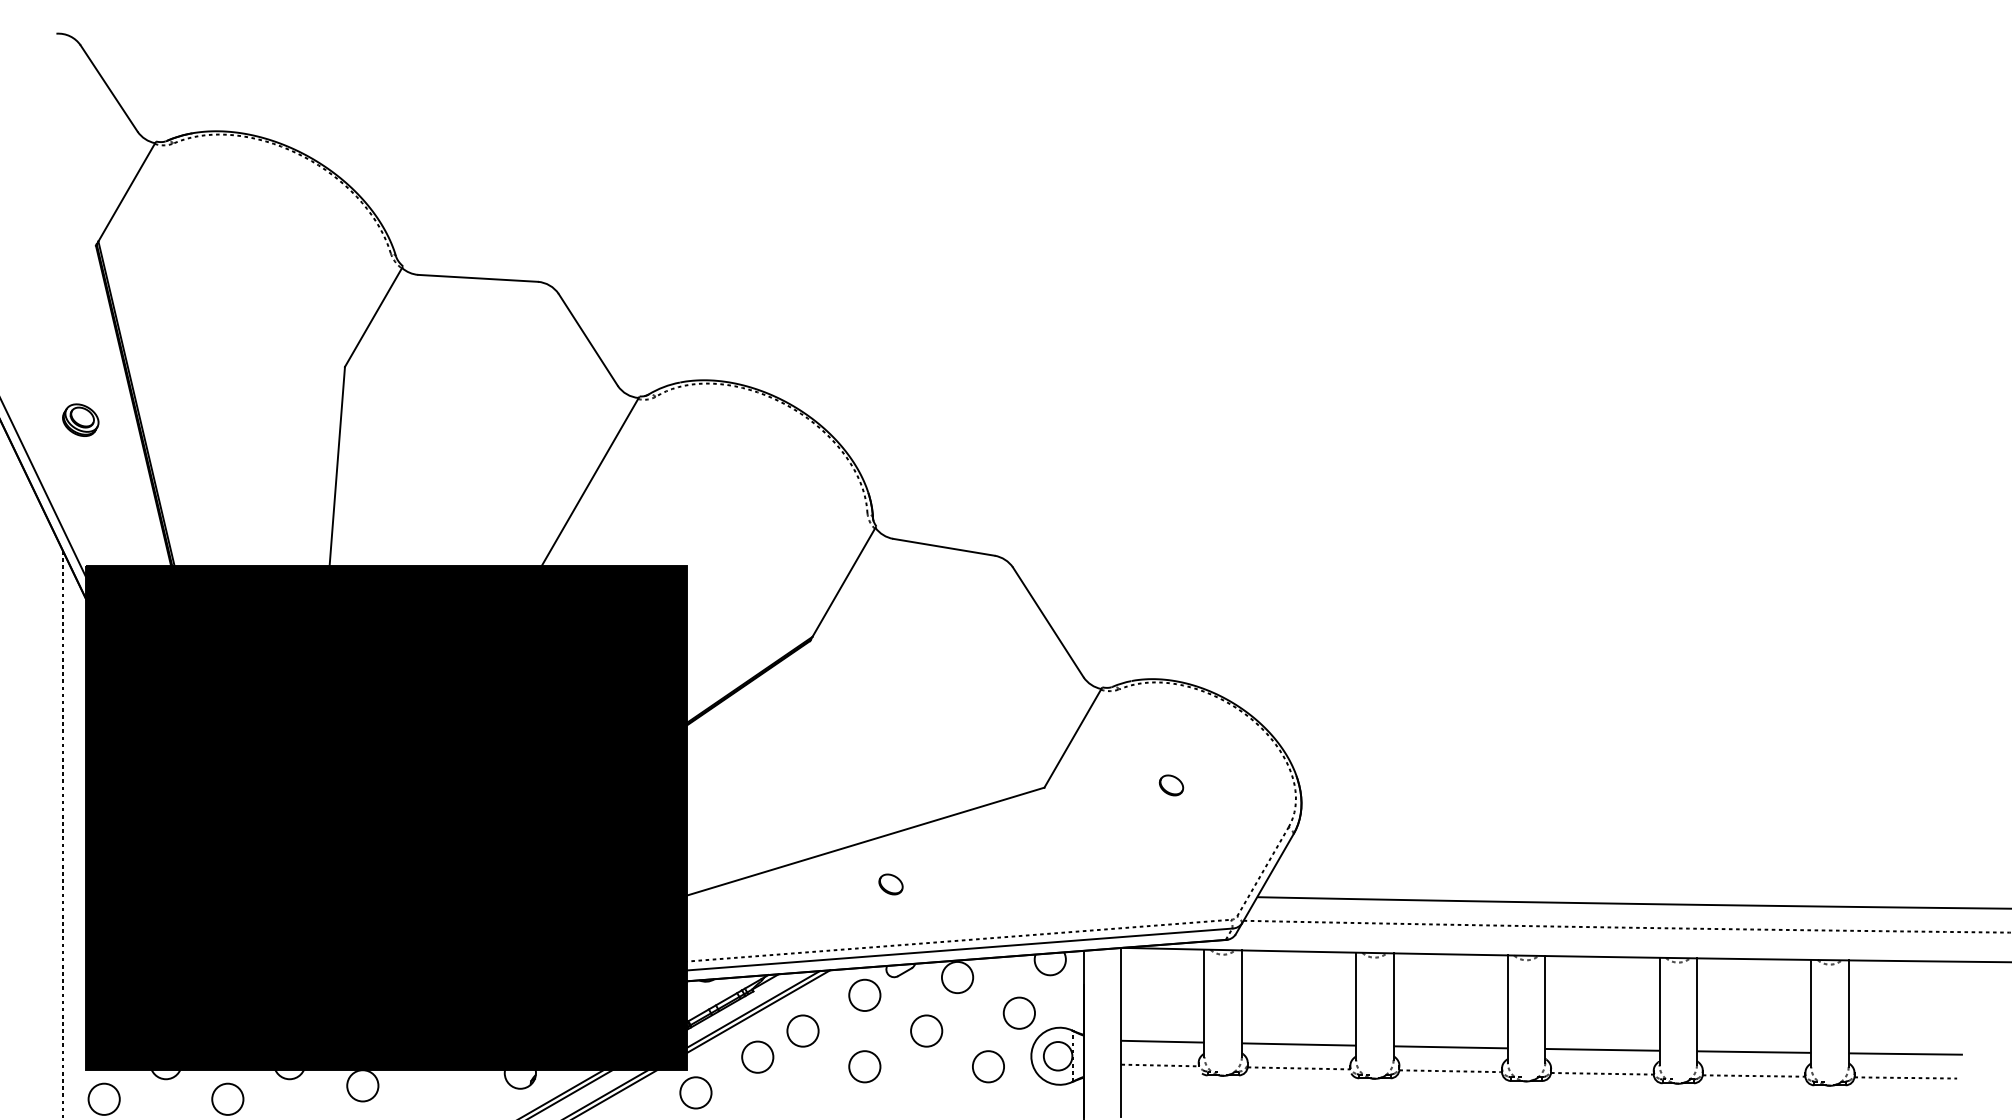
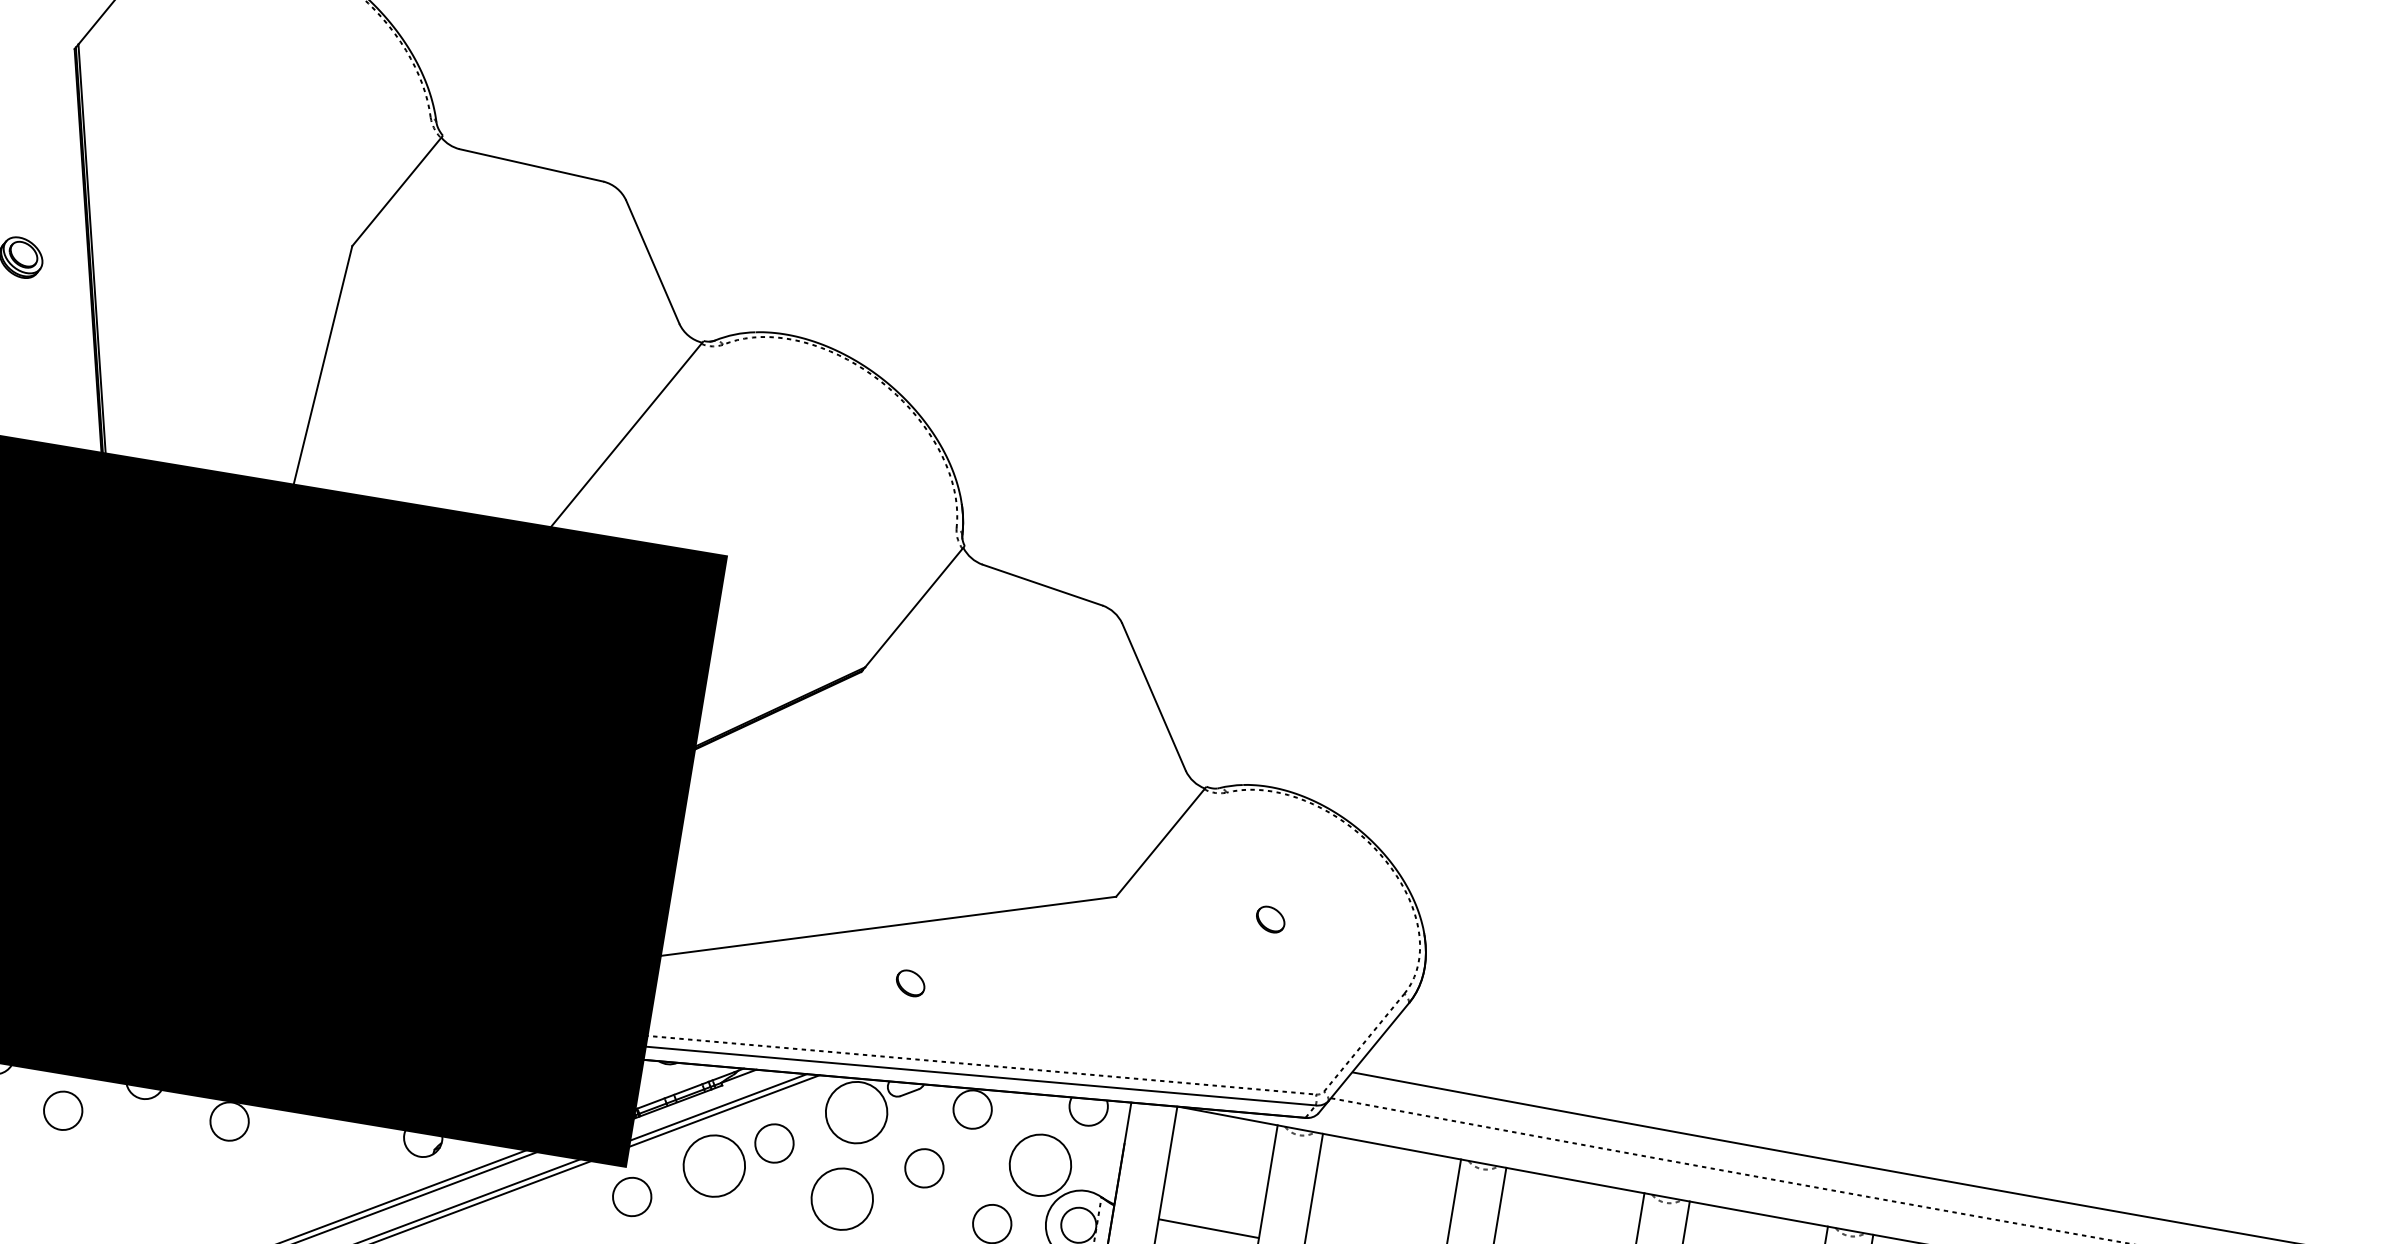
circle: (864, 994) -> (856, 1111), size x1.6
circle: (1019, 1012) -> (1040, 1164), size x1.6
circle: (757, 1056) -> (714, 1165), size x1.6
circle: (864, 1066) -> (841, 1198), size x1.6

